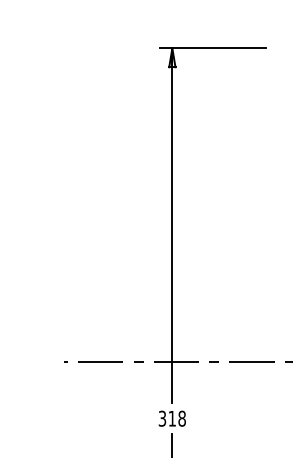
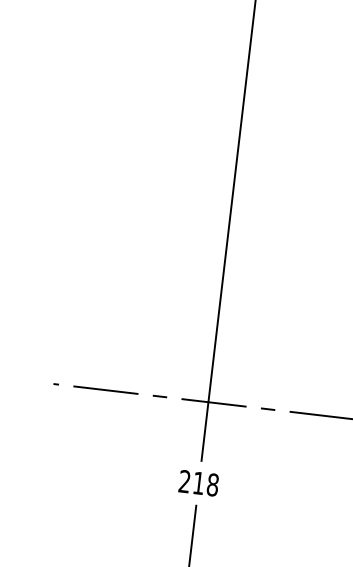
text: (162, 418) -> (184, 481), 318 -> 218

